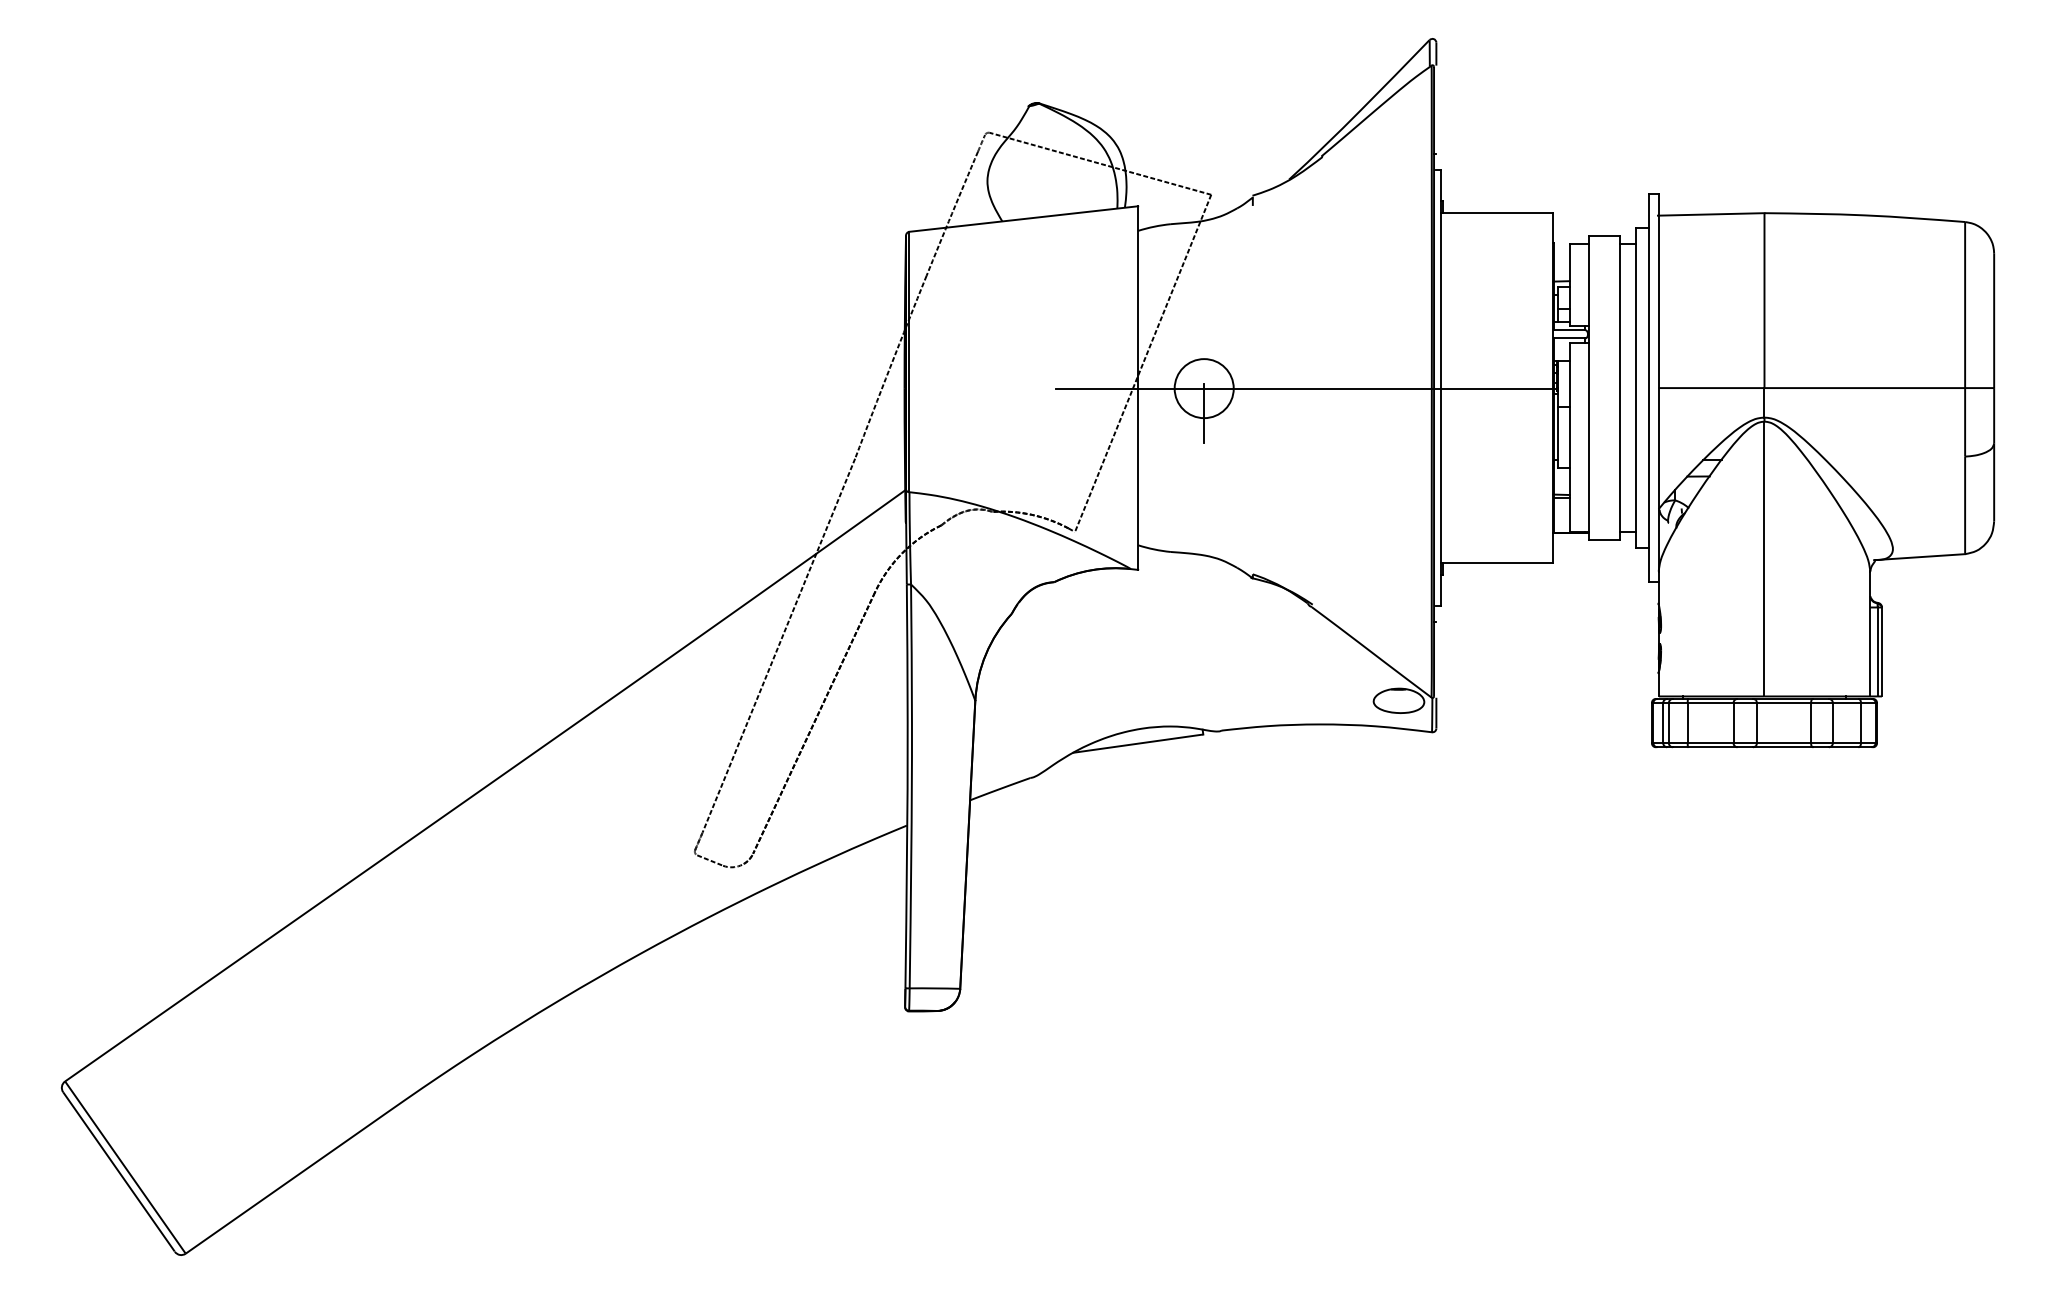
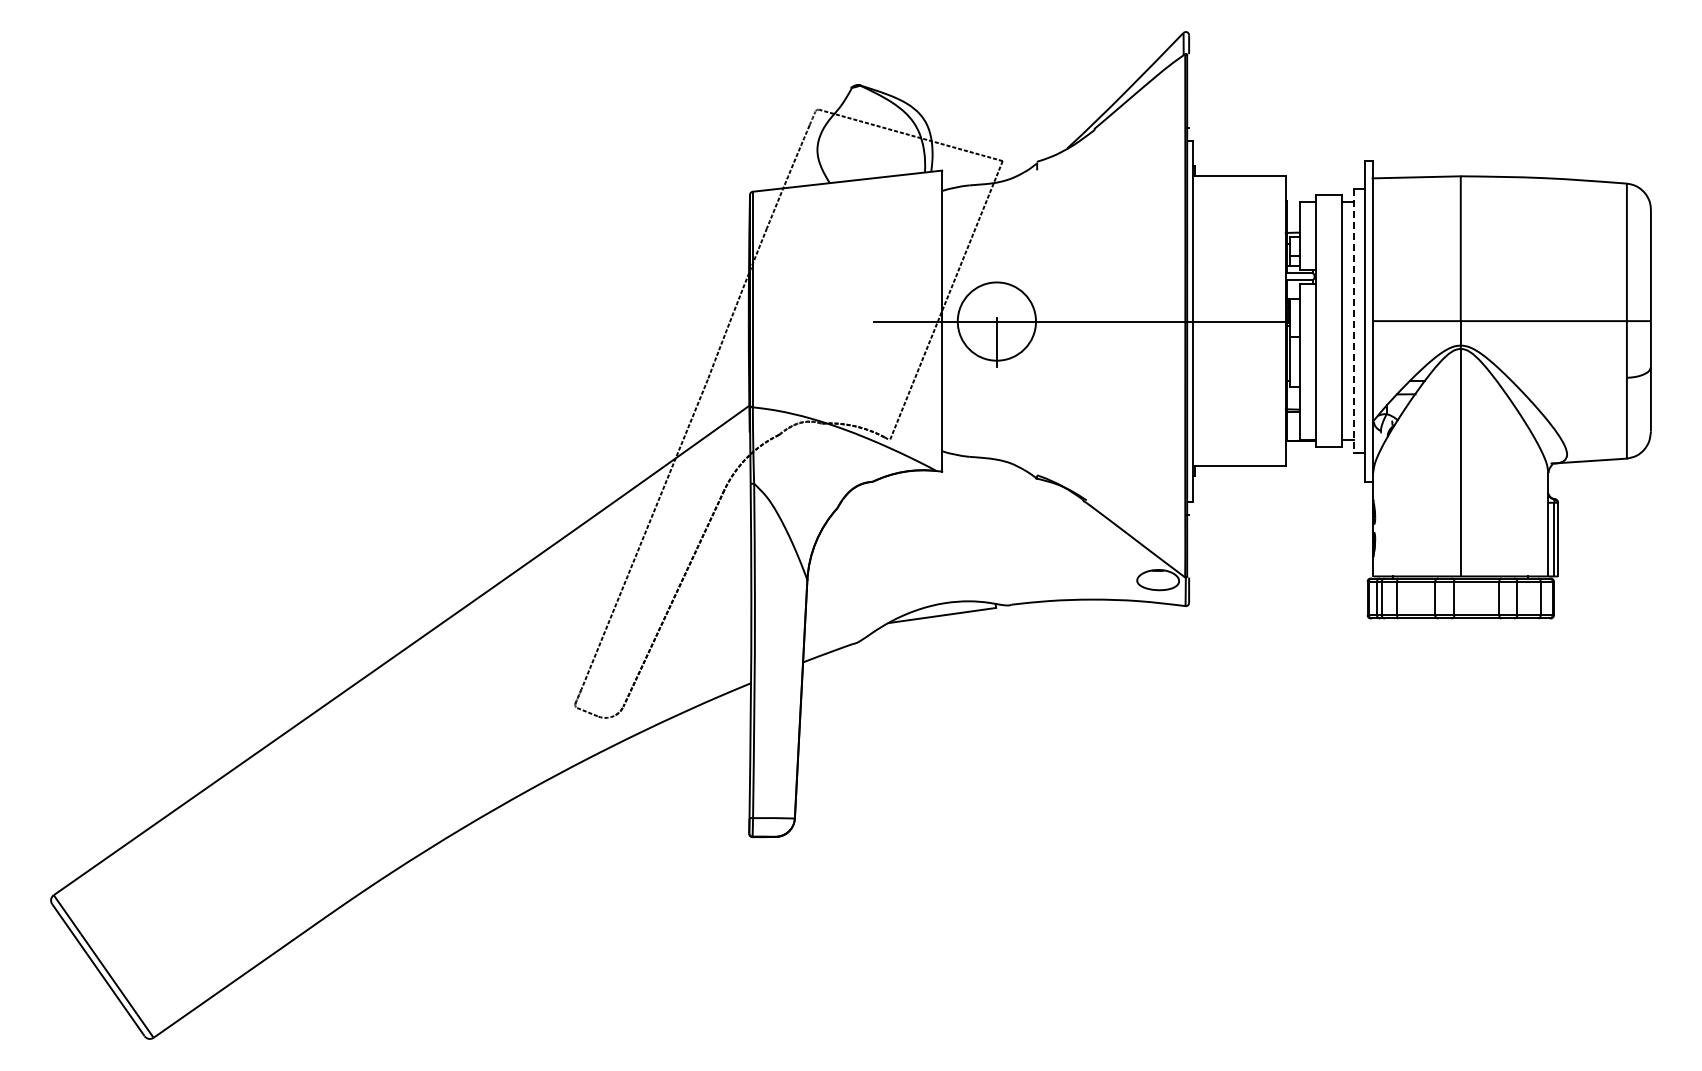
circle: (1203, 388) -> (996, 321), size x1.6
line: (1636, 388) -> (1354, 321), solid -> dashed

